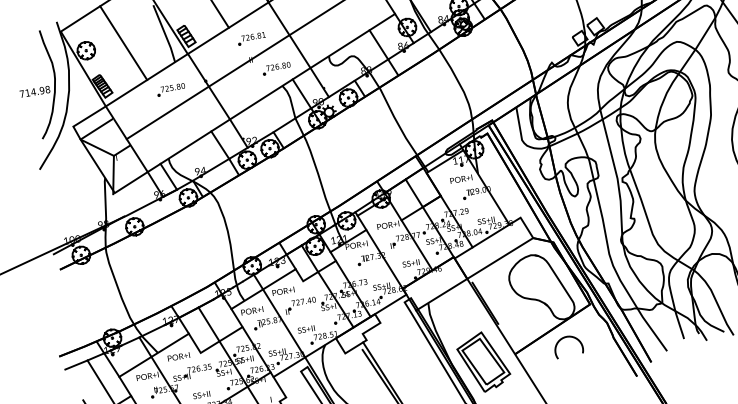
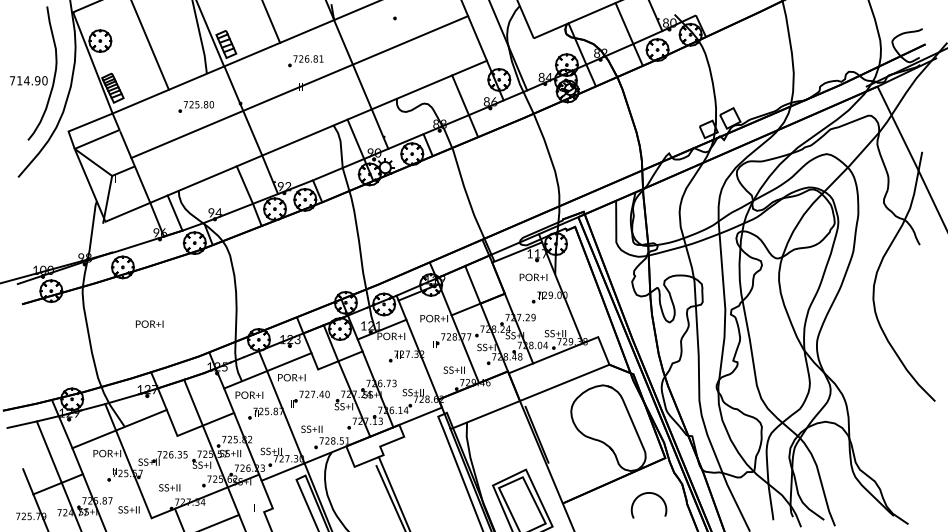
part: (276, 69) -> (329, 103), removed
text: (47, 89) -> (44, 80), 714.98 -> 714.90
curve: (564, 338) -> (645, 494), moved
text: (178, 356) -> (149, 323), moved

